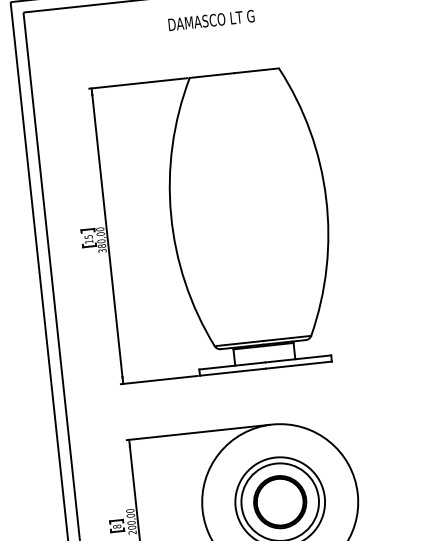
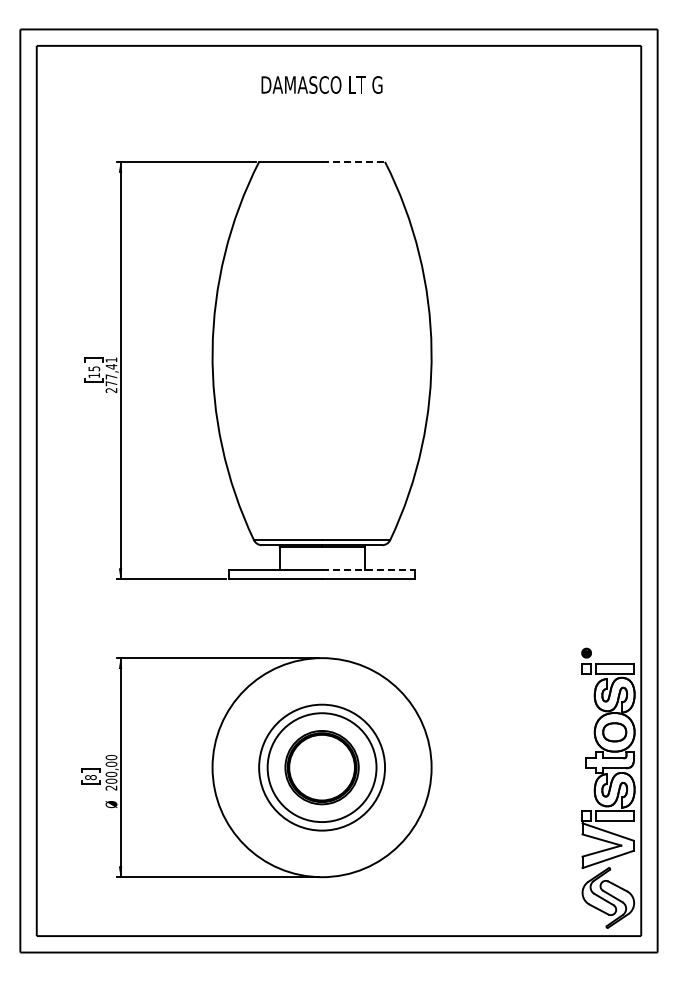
text: (211, 20) -> (321, 84), moved
line: (257, 70) -> (354, 161), solid -> dashed
text: (101, 239) -> (111, 374), 380,00 -> 277,41
line: (298, 359) -> (368, 570), solid -> dashed

